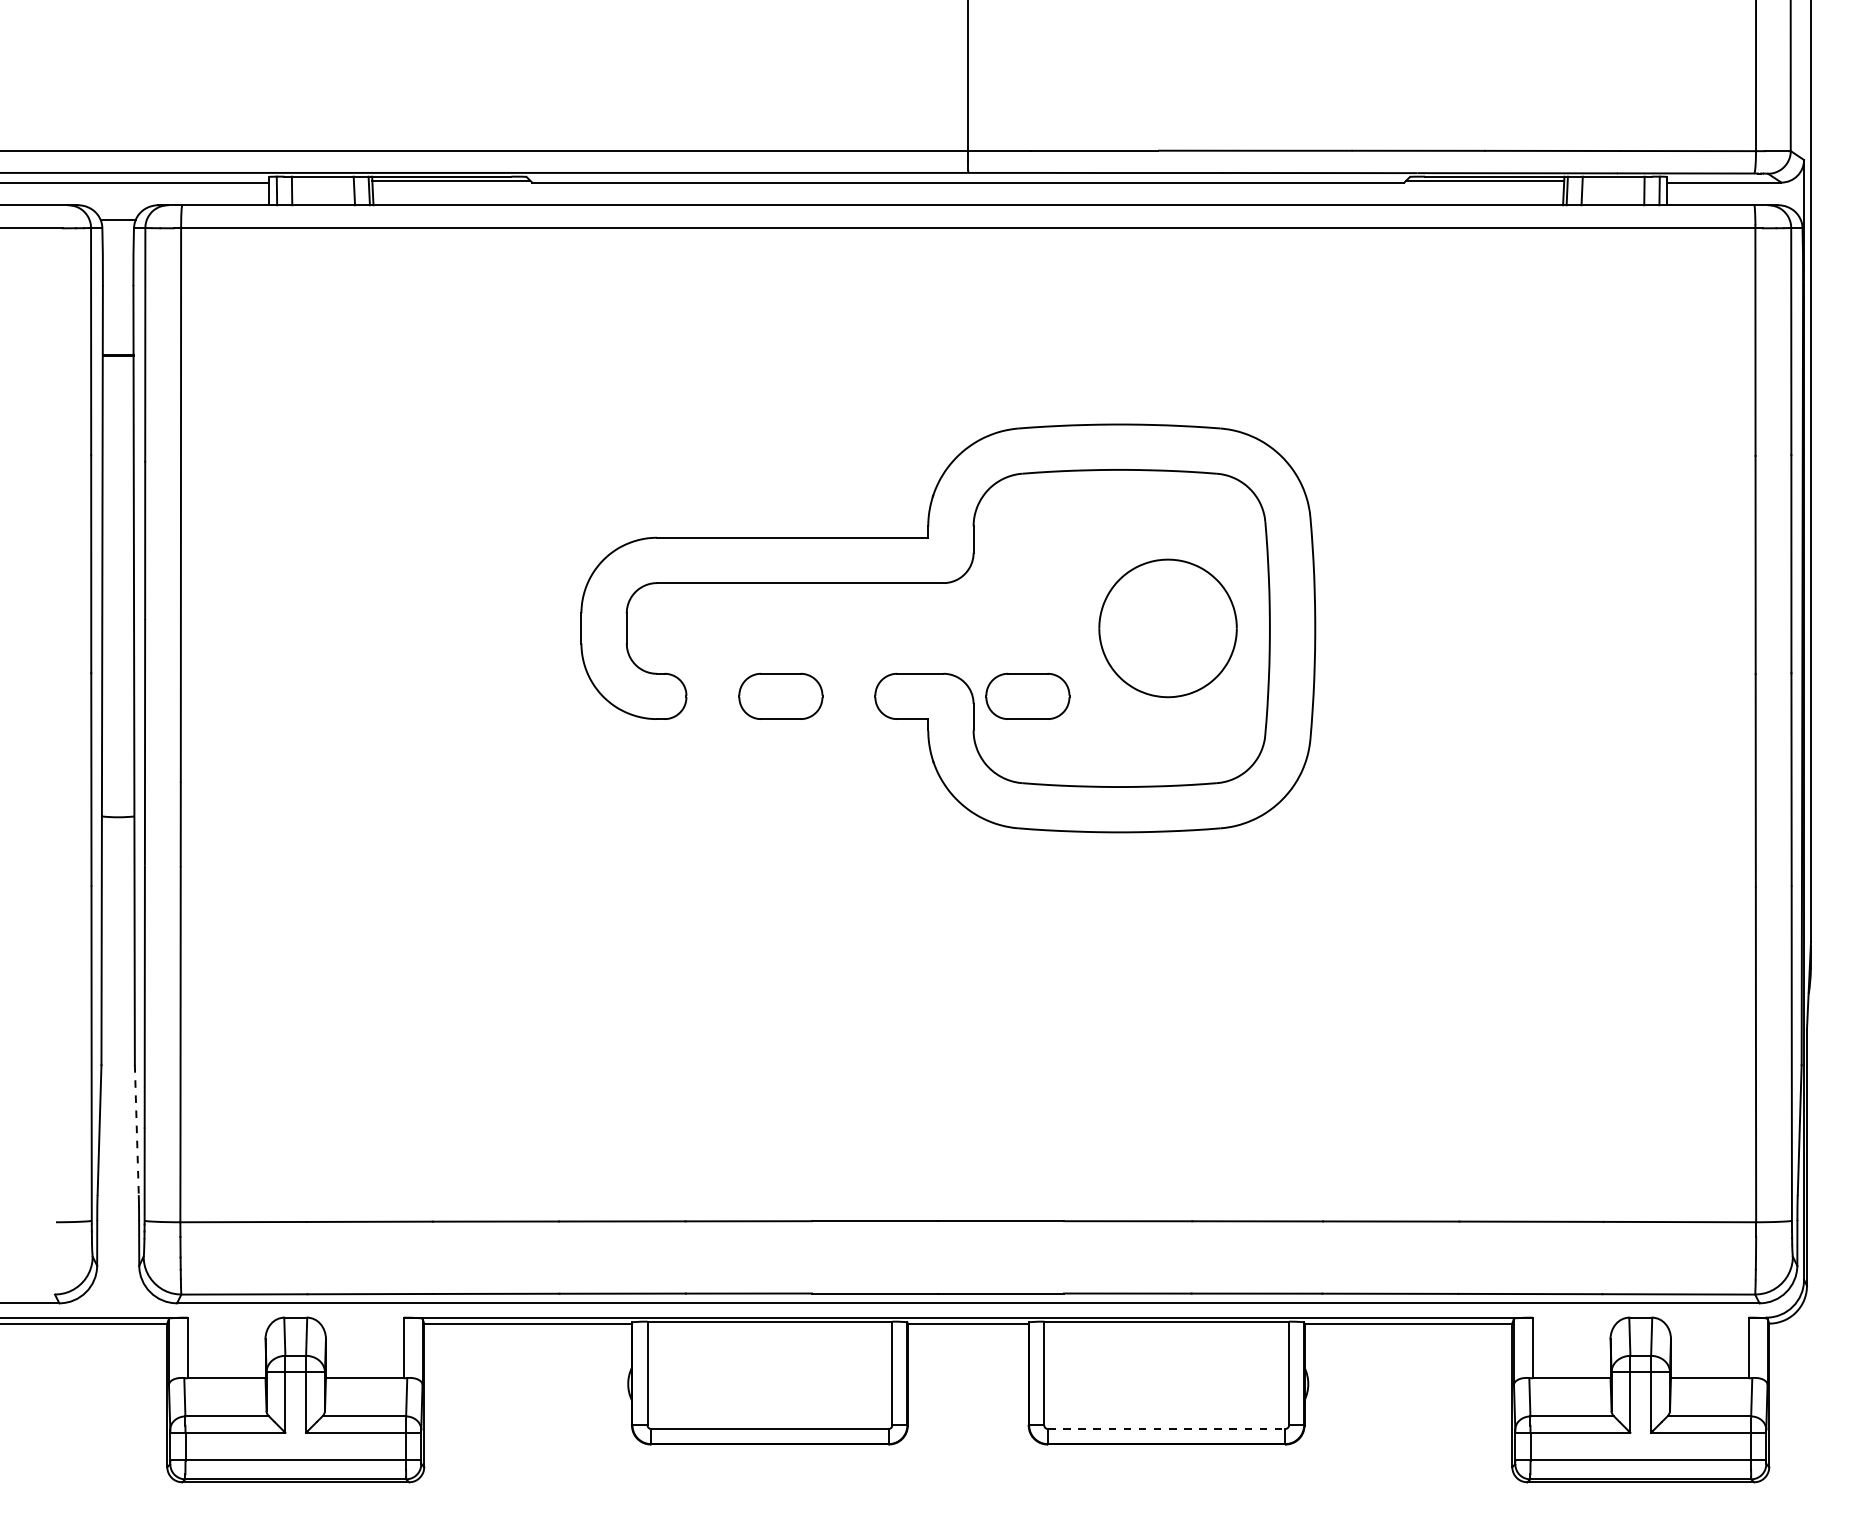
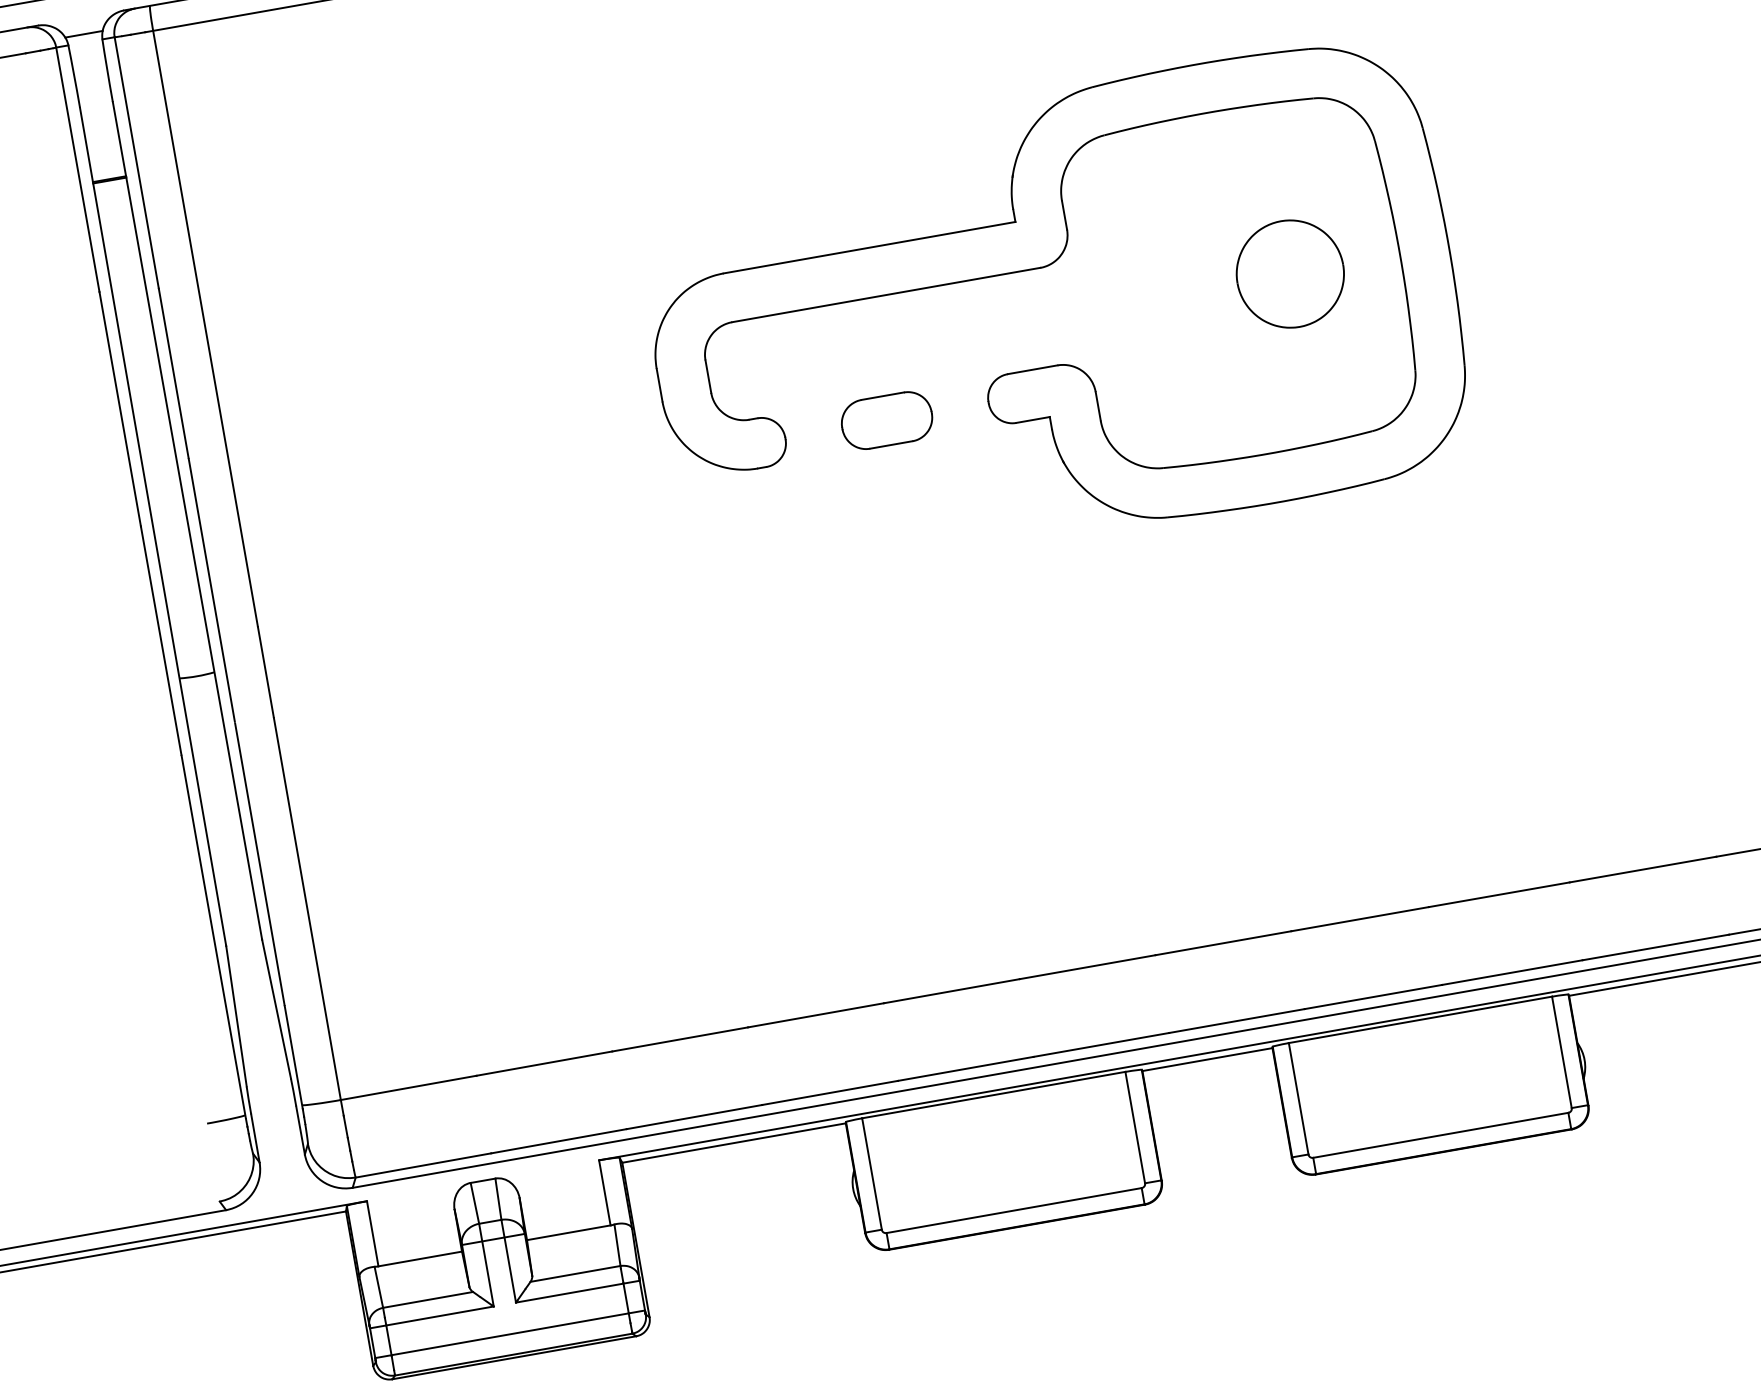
part: (1167, 628) -> (1289, 274), size x0.71
part: (1027, 695) -> (1152, 372), removed
line: (136, 1130) -> (276, 1009), dashed -> solid
line: (1166, 1429) -> (1440, 1135), dashed -> solid

